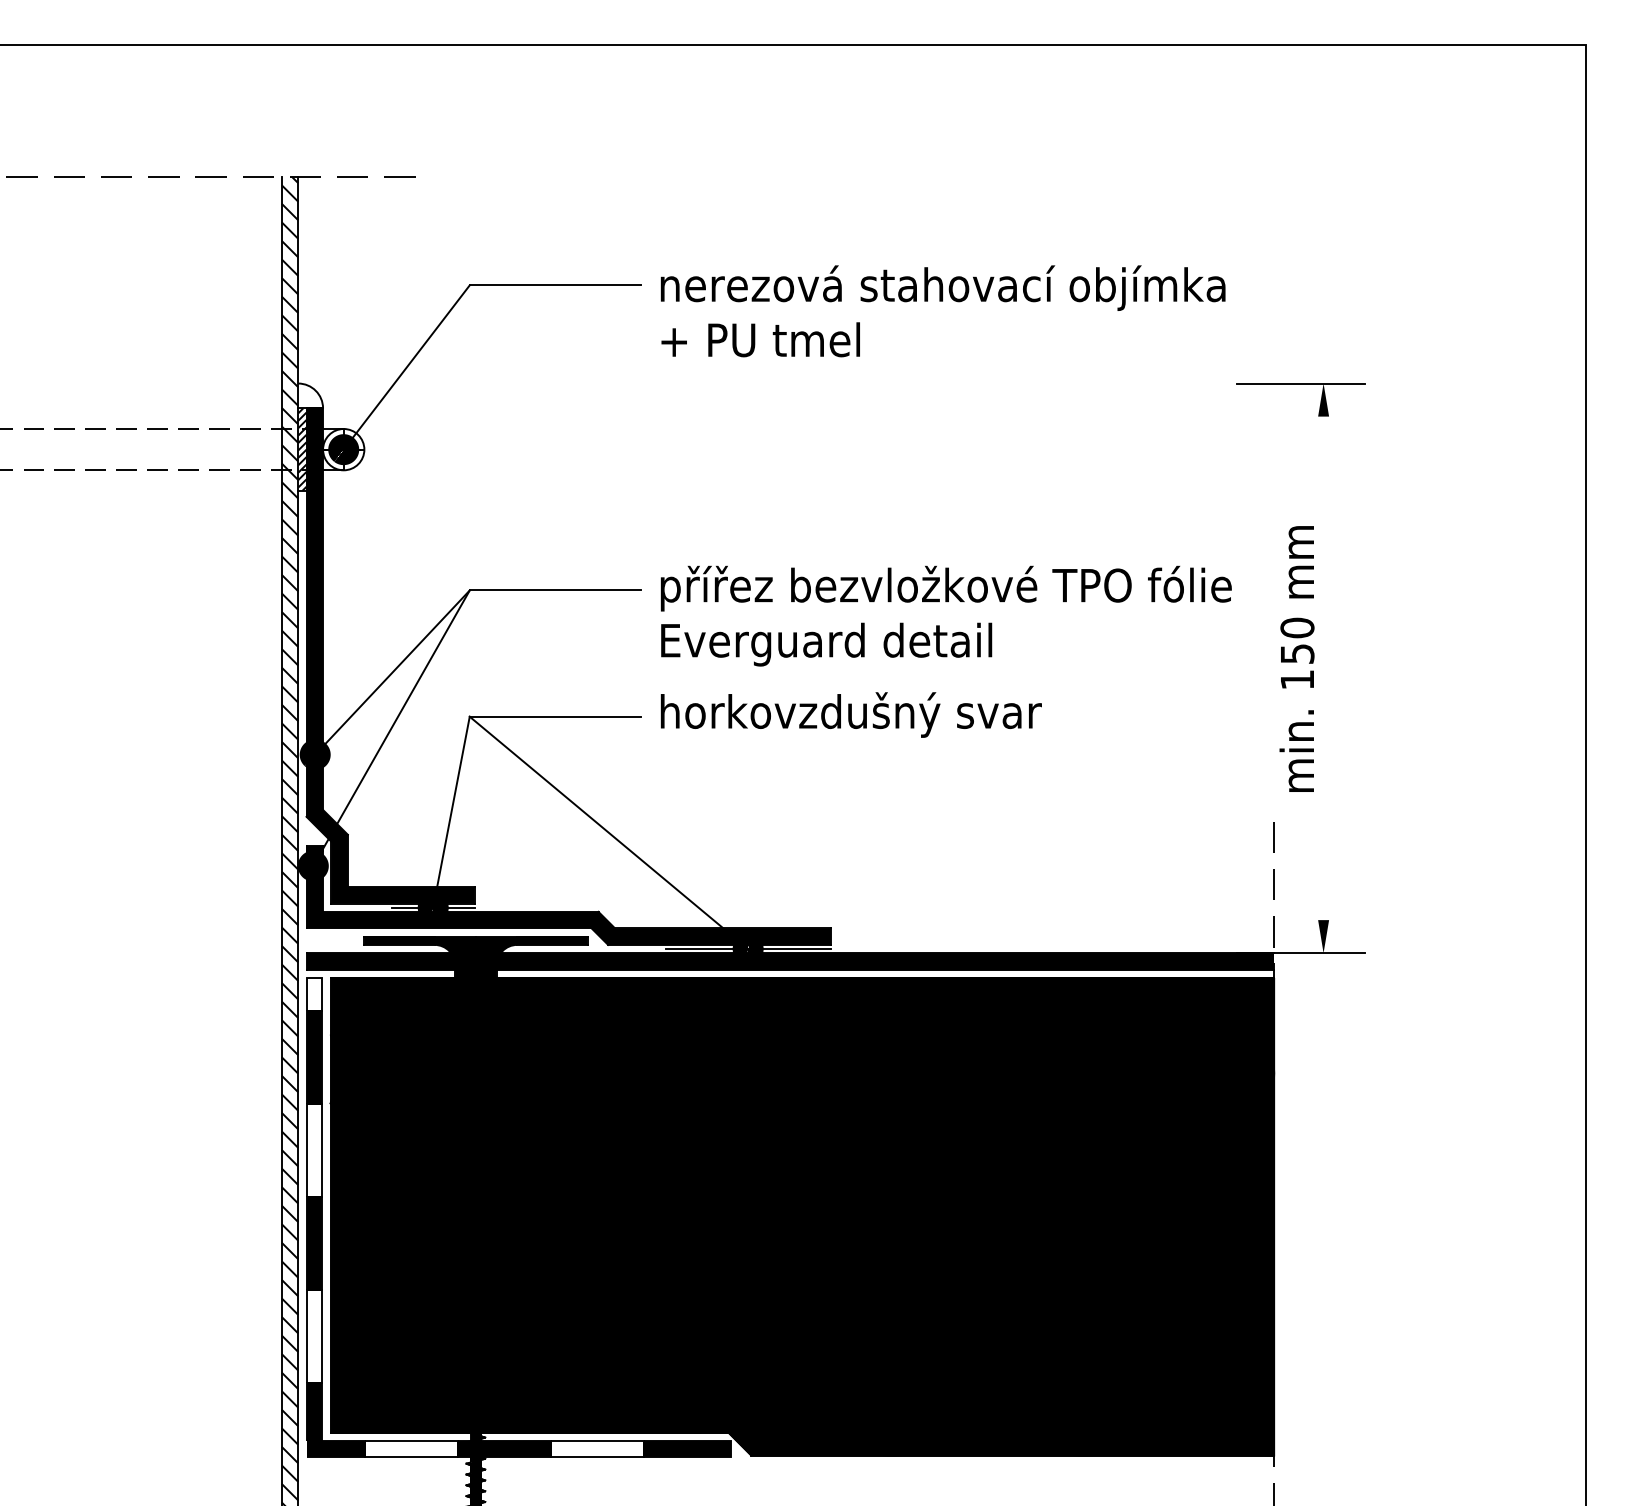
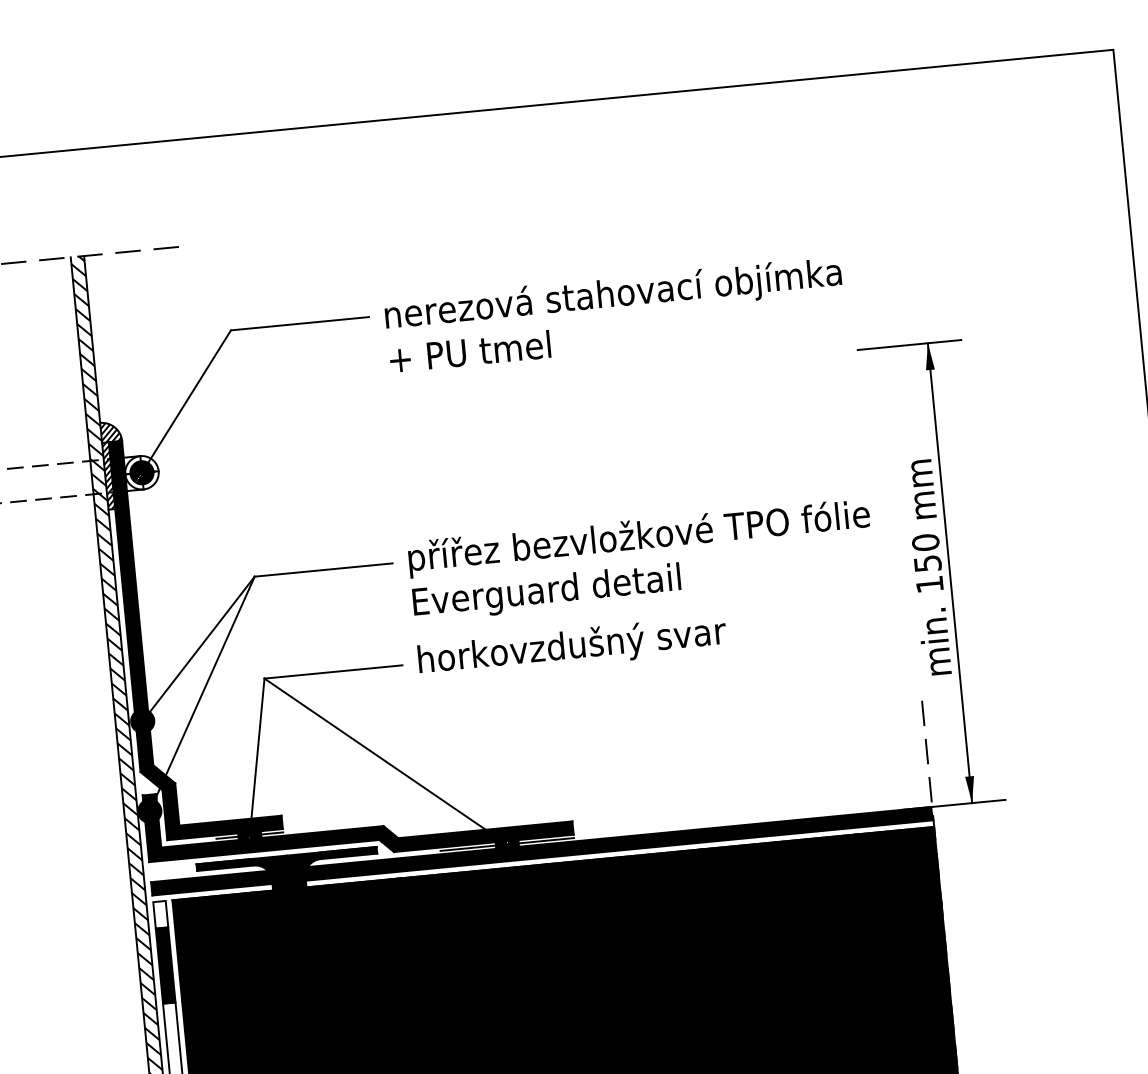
hatch: (310, 395) -> (110, 431), added
line: (1323, 668) -> (949, 573), added

